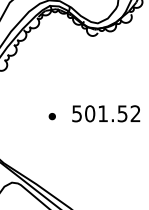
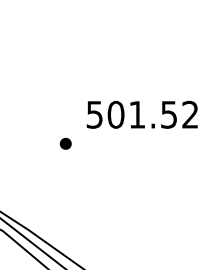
part: (51, 116) -> (64, 143), moved

